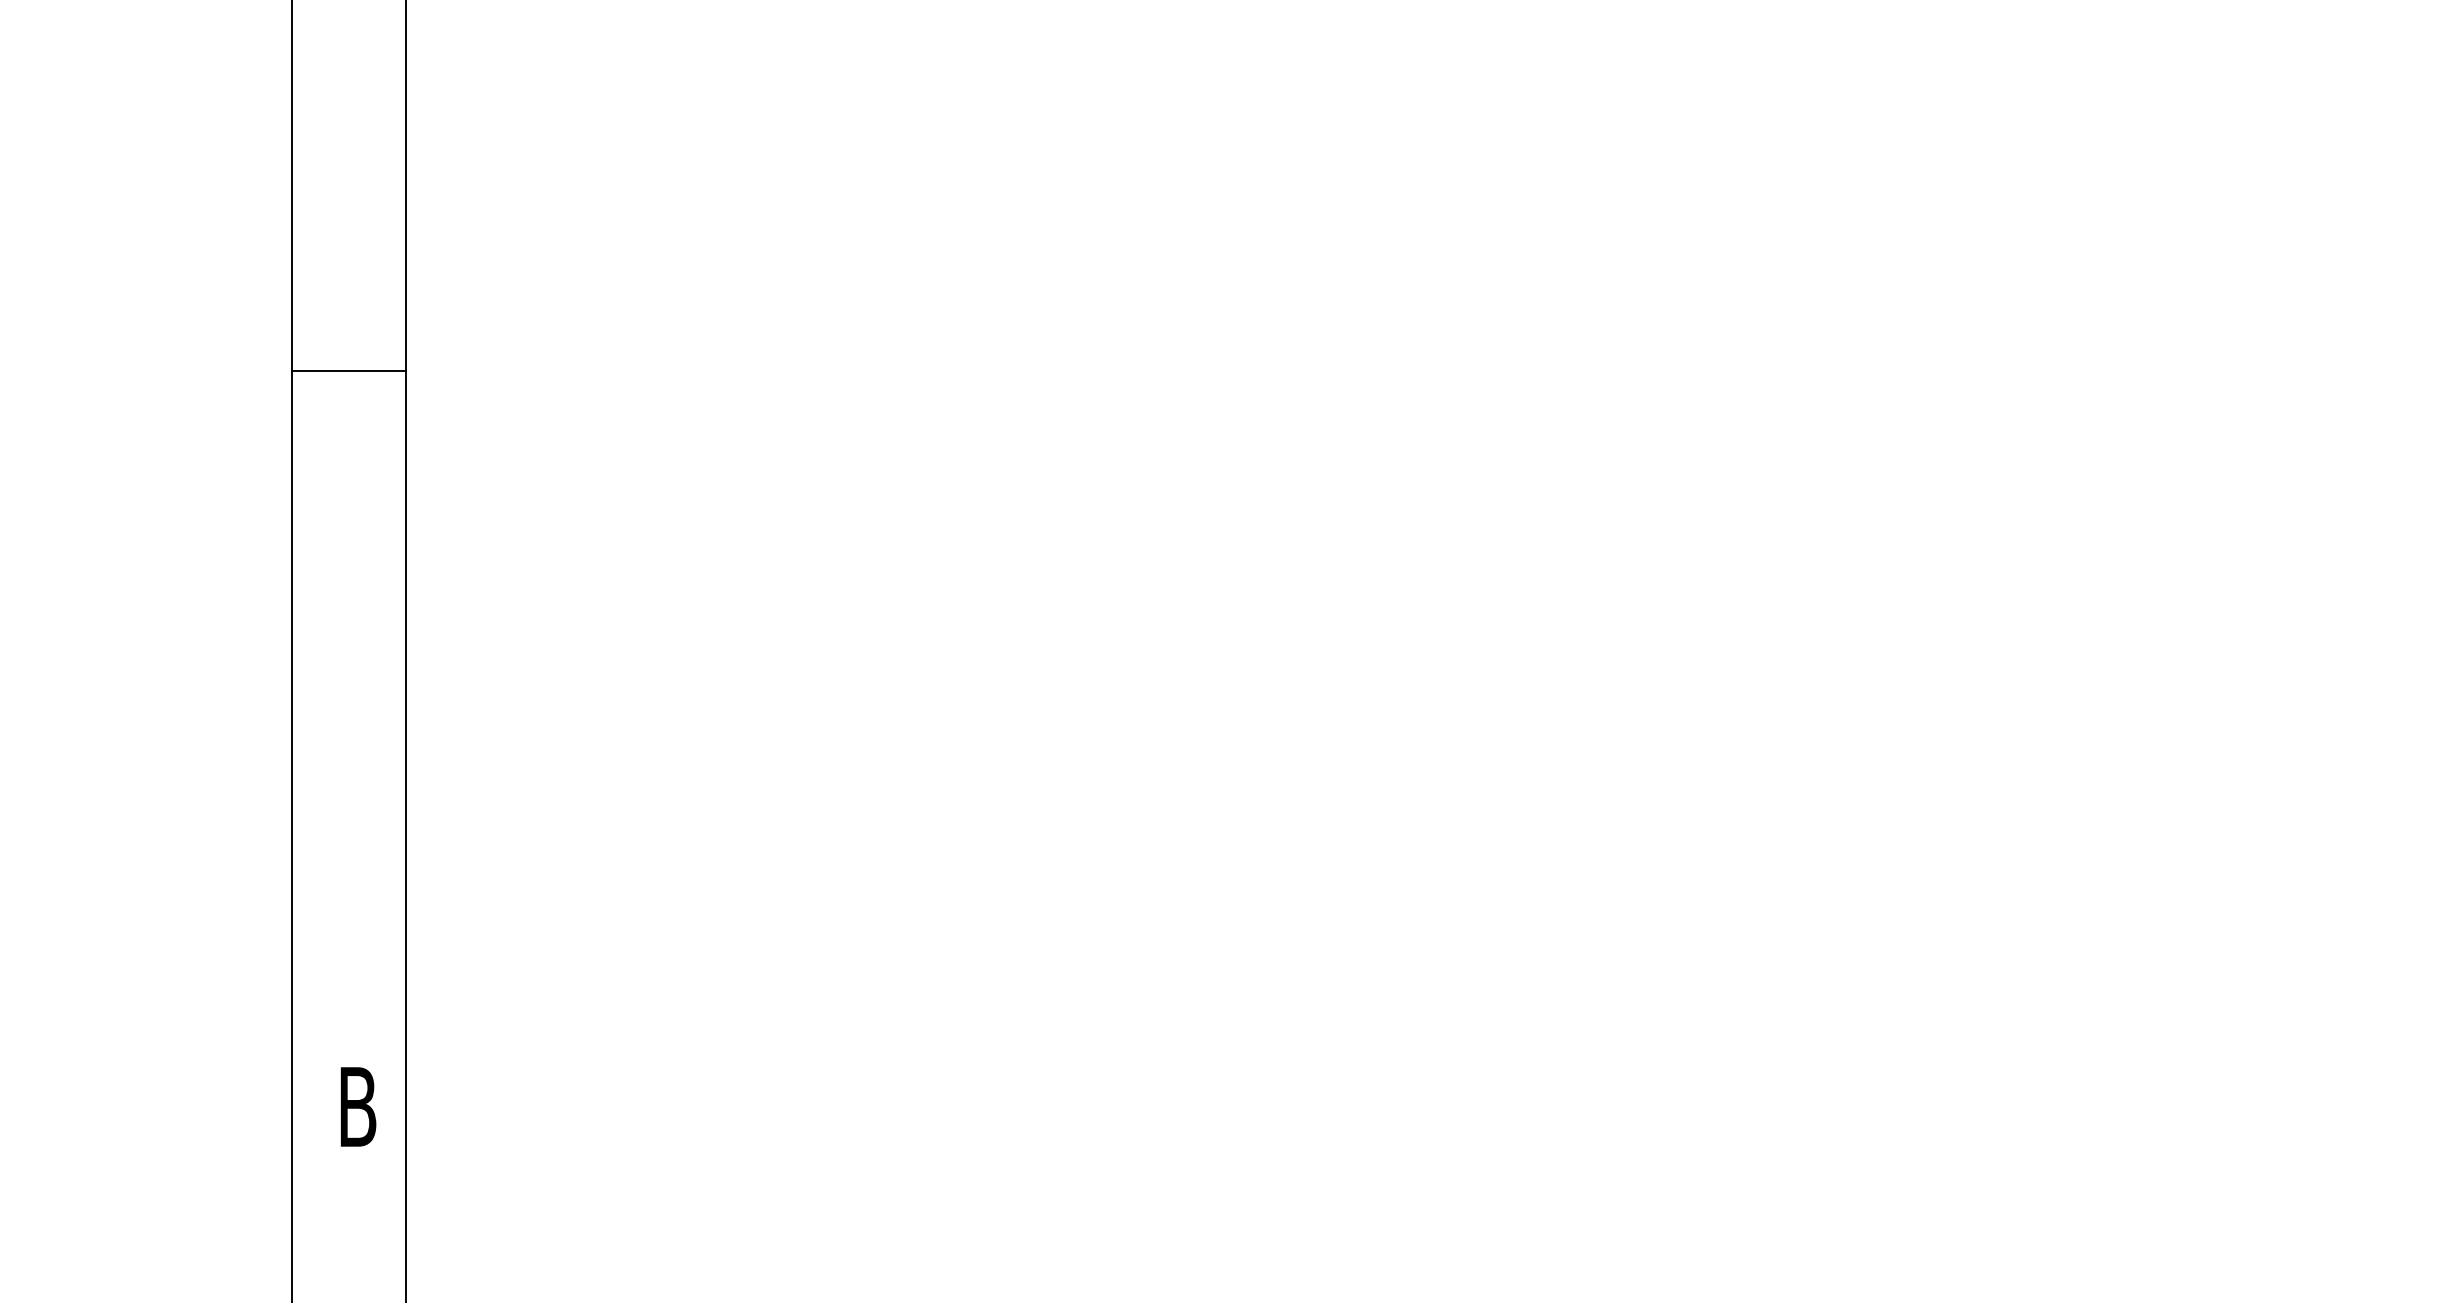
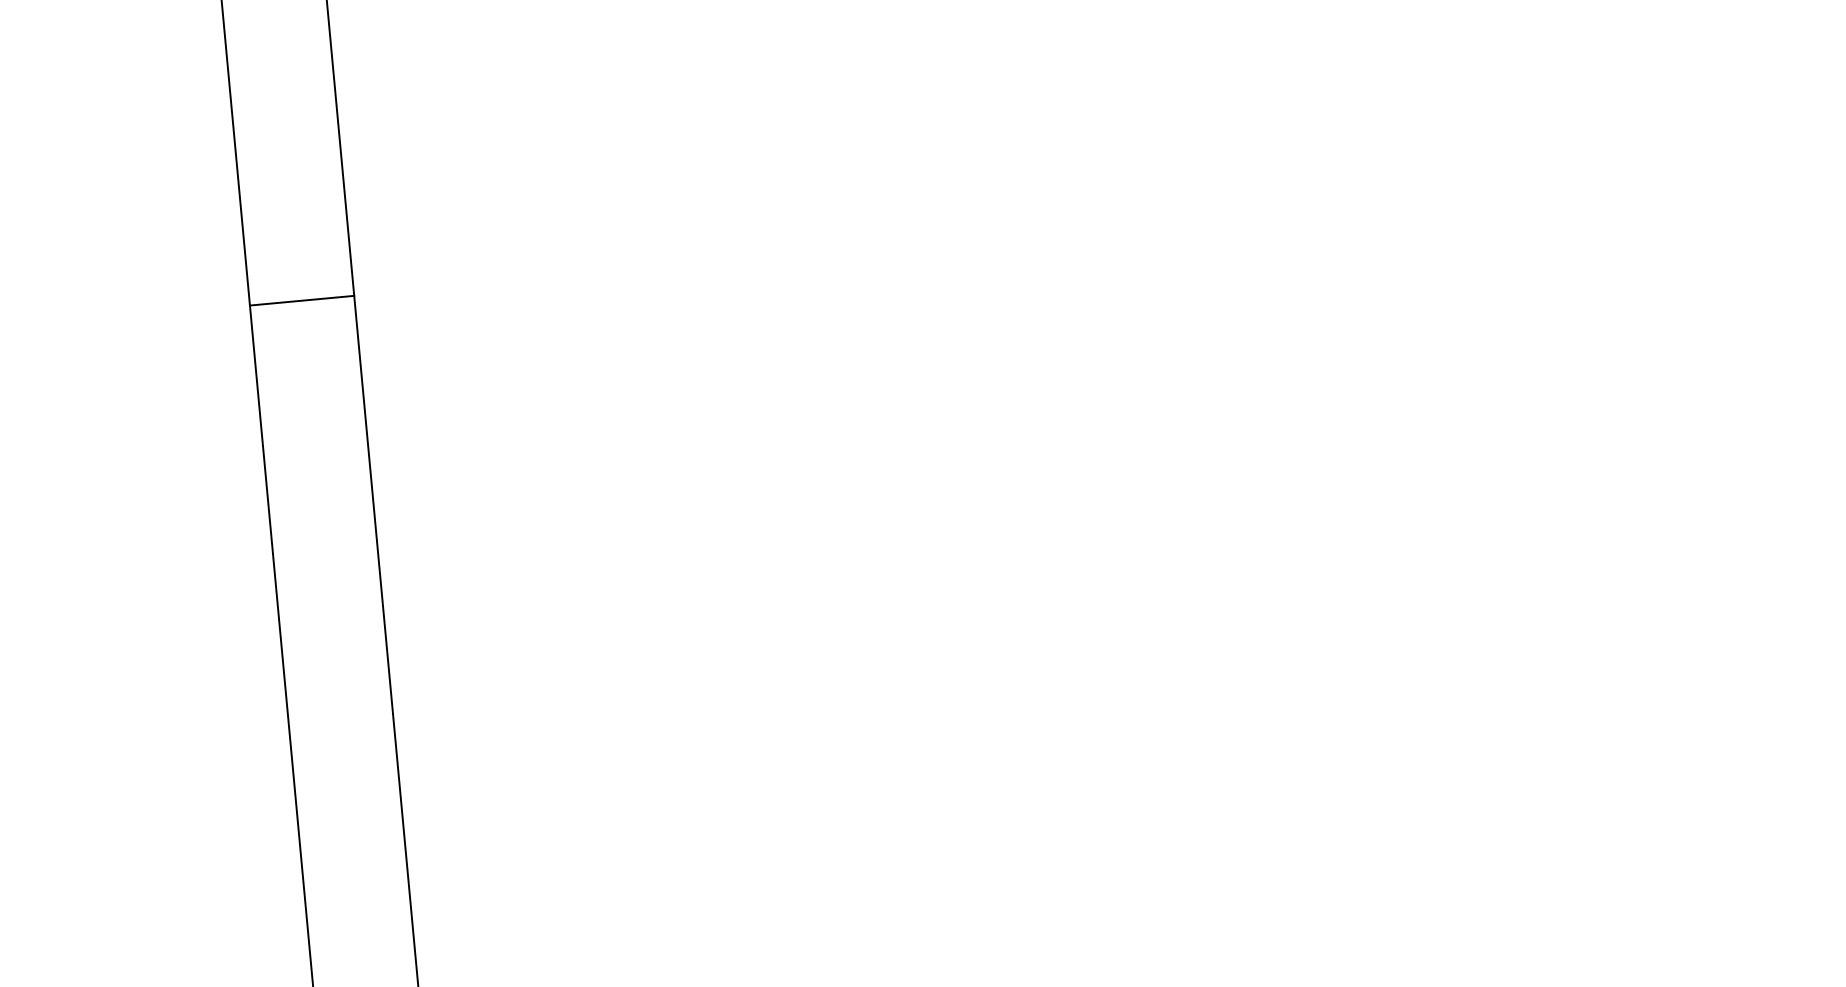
line: (348, 370) -> (301, 300), moved

